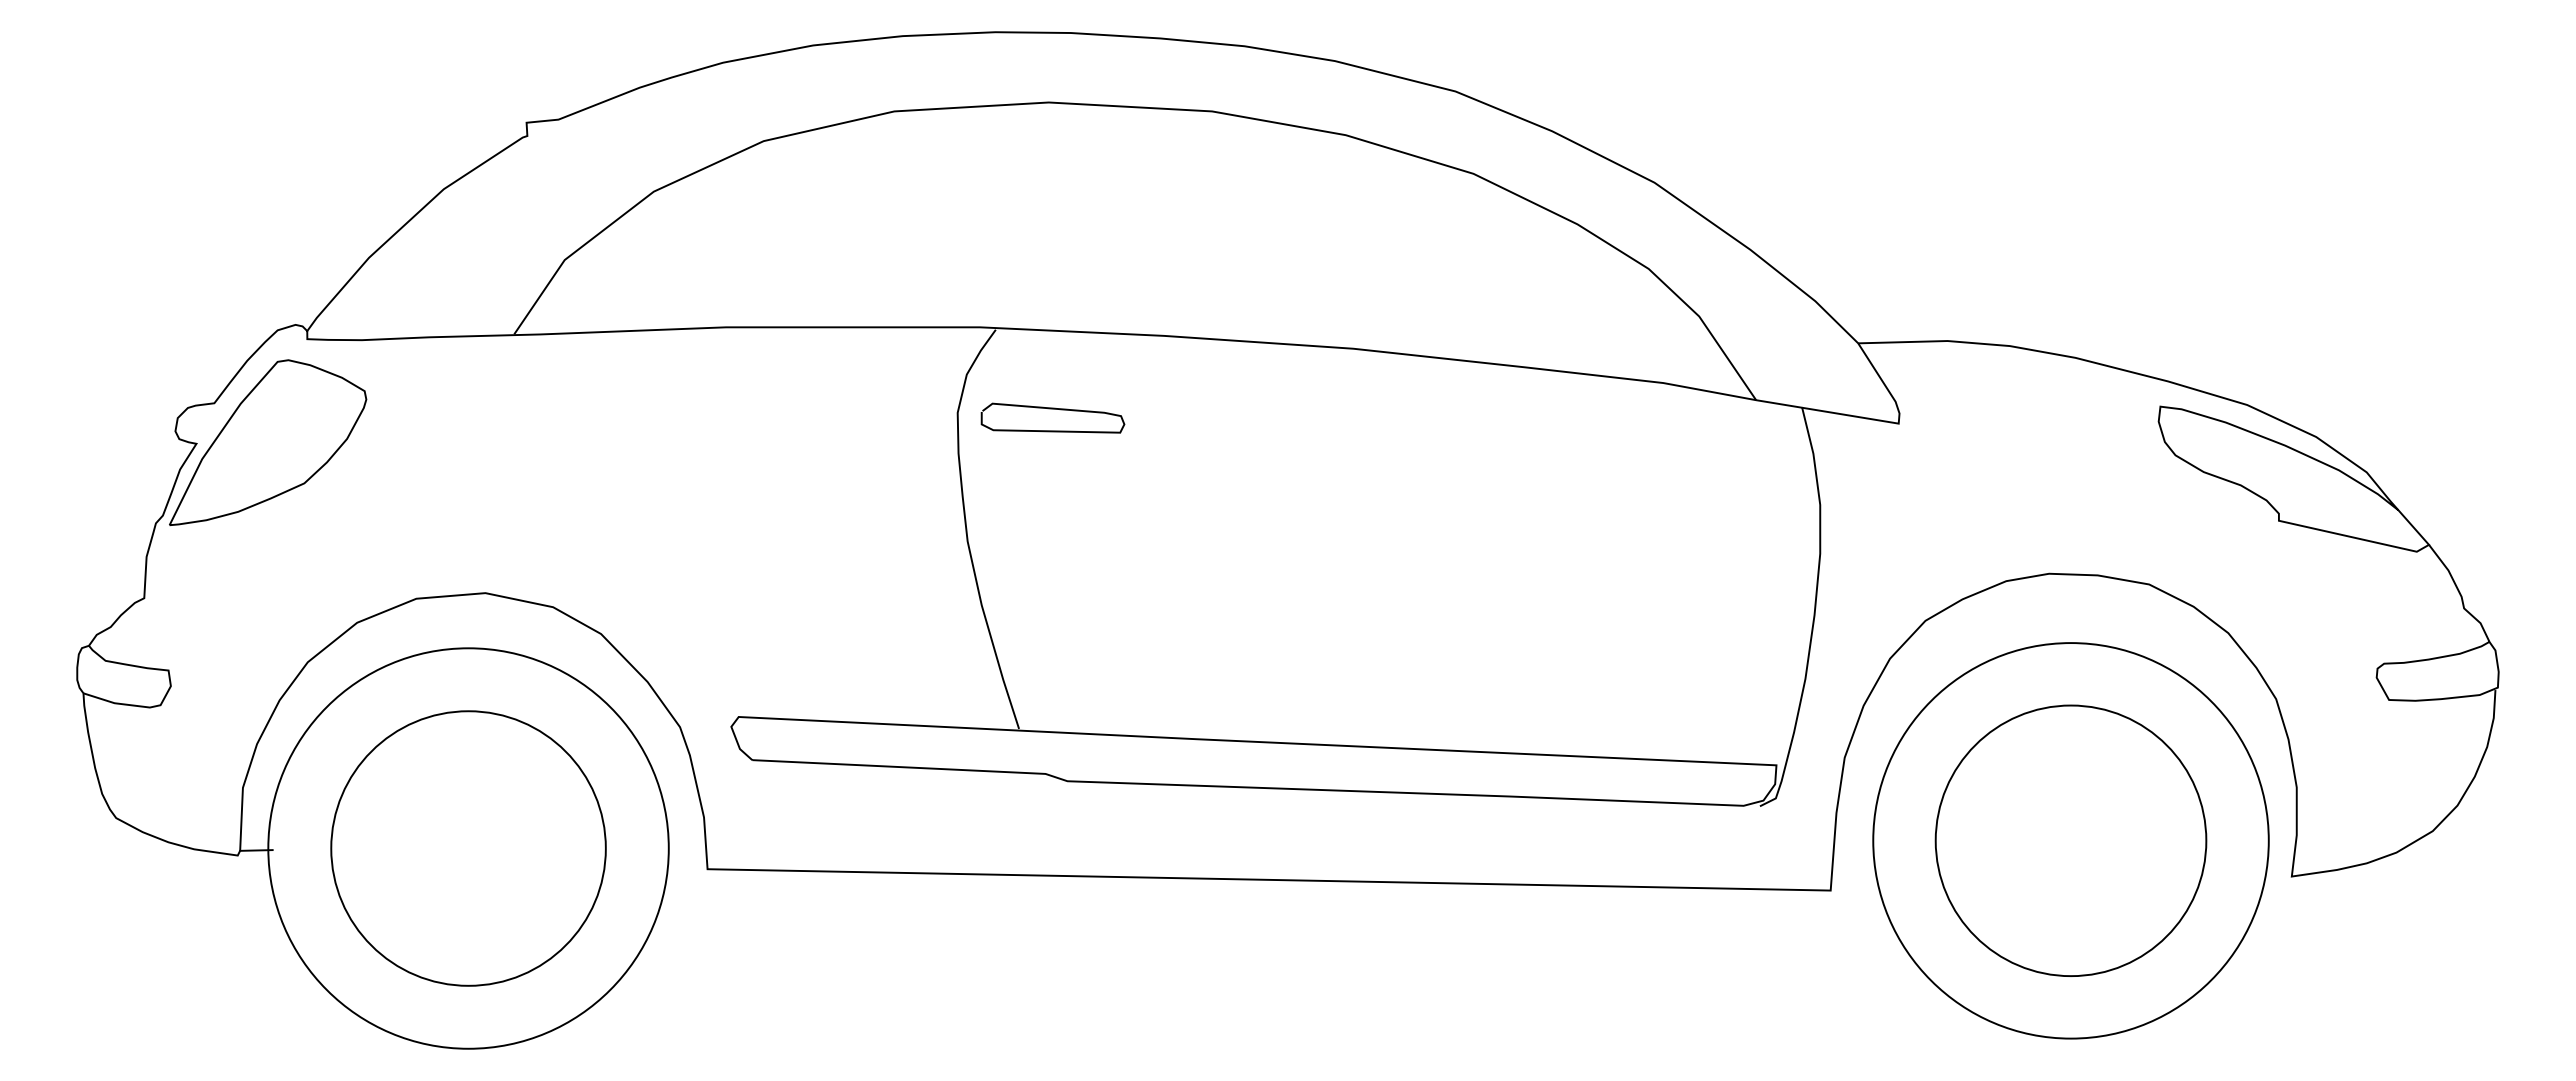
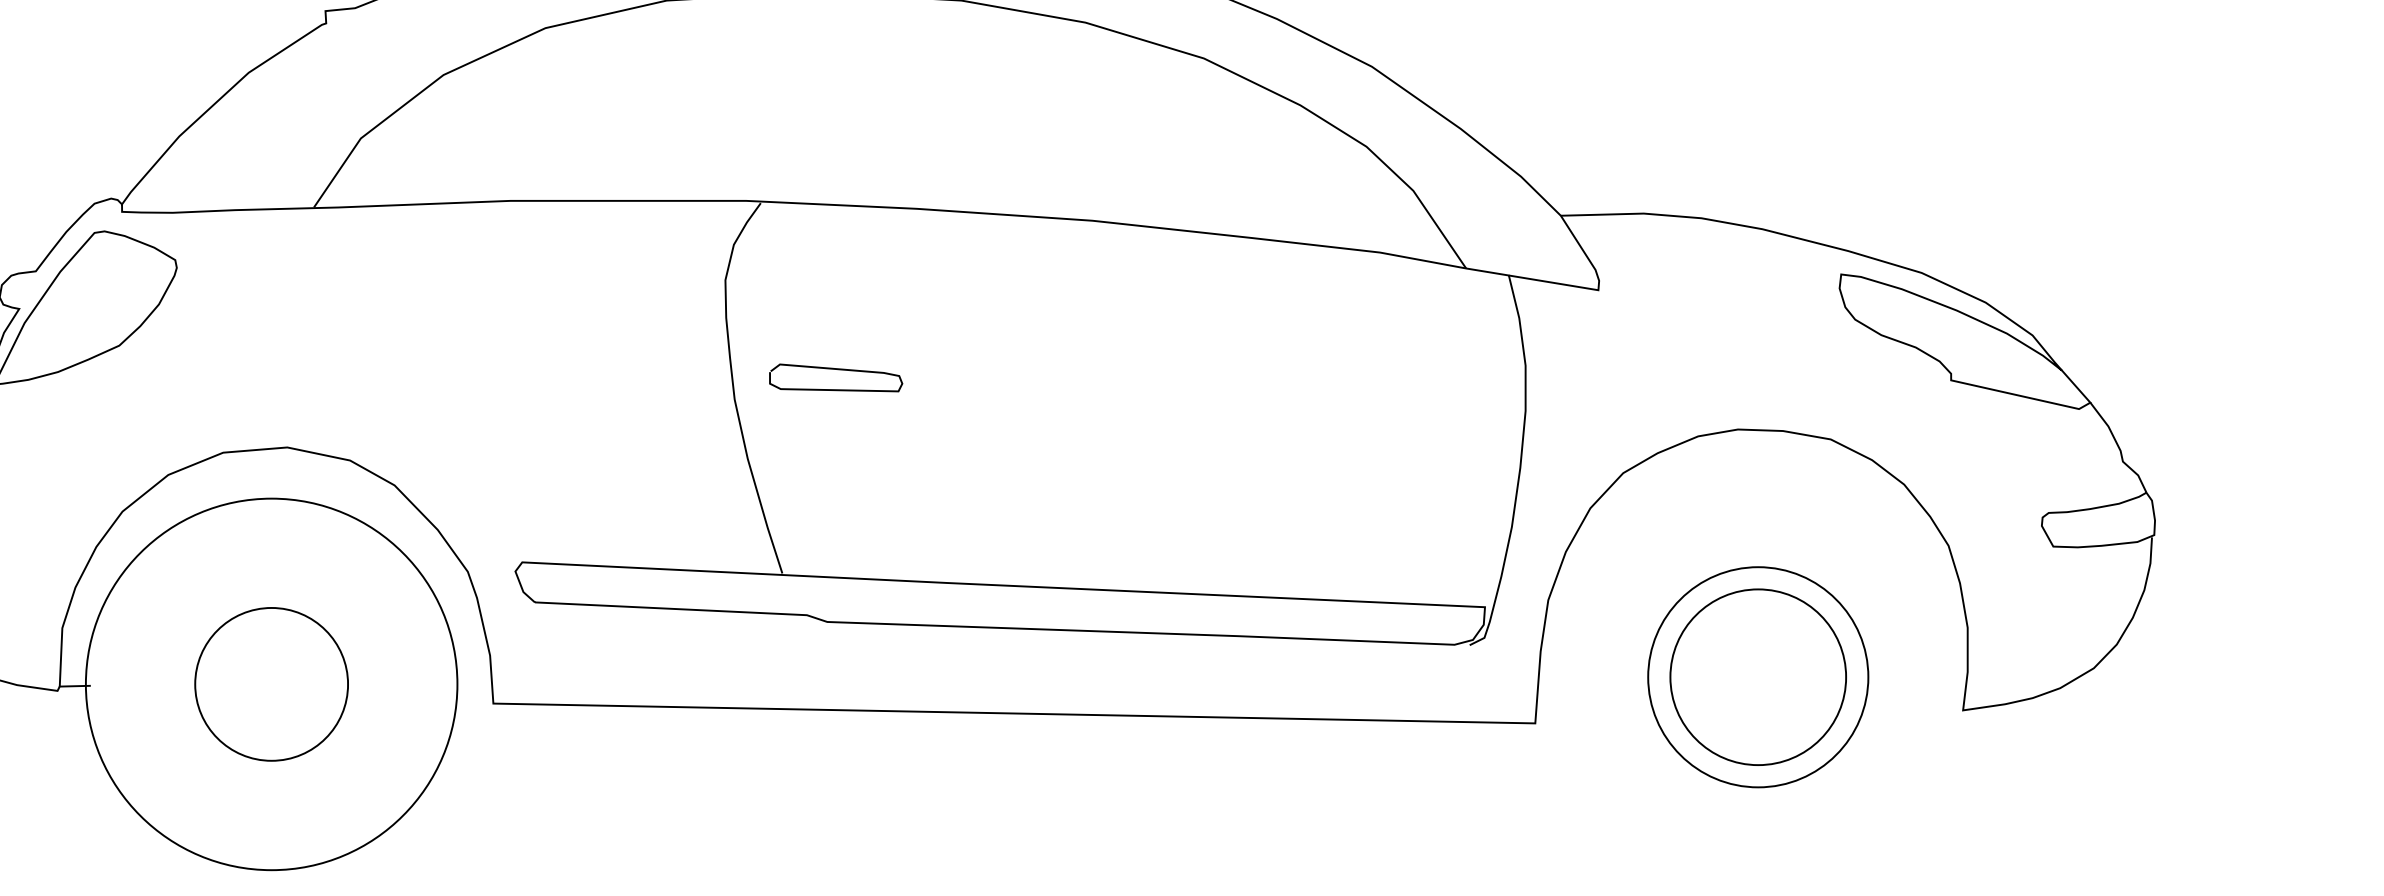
curve: (1052, 409) -> (835, 369), moved
circle: (2070, 840) -> (1757, 676), size x0.6
circle: (2070, 840) -> (1757, 676), size x0.7
circle: (468, 848) -> (271, 684), size x0.6

